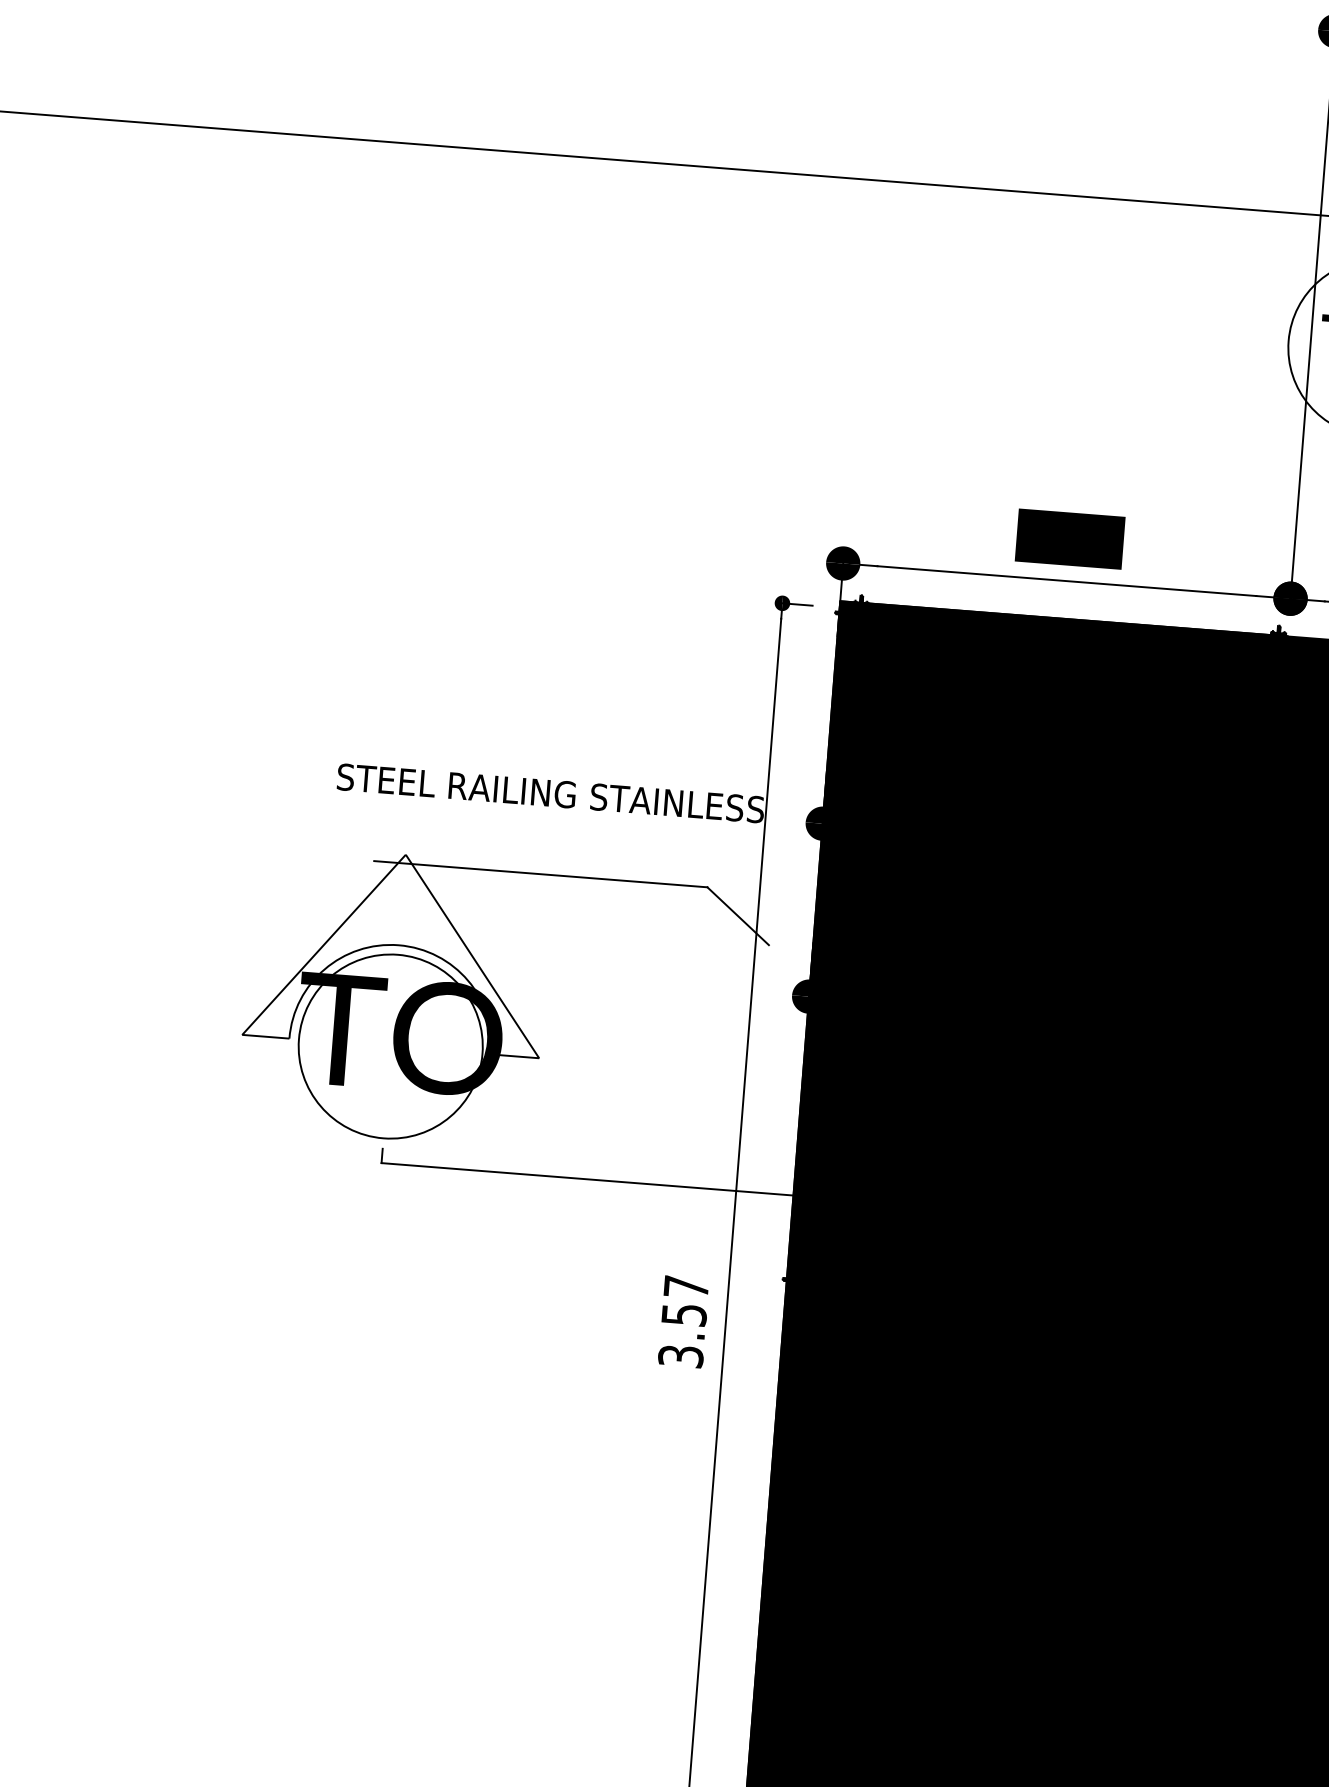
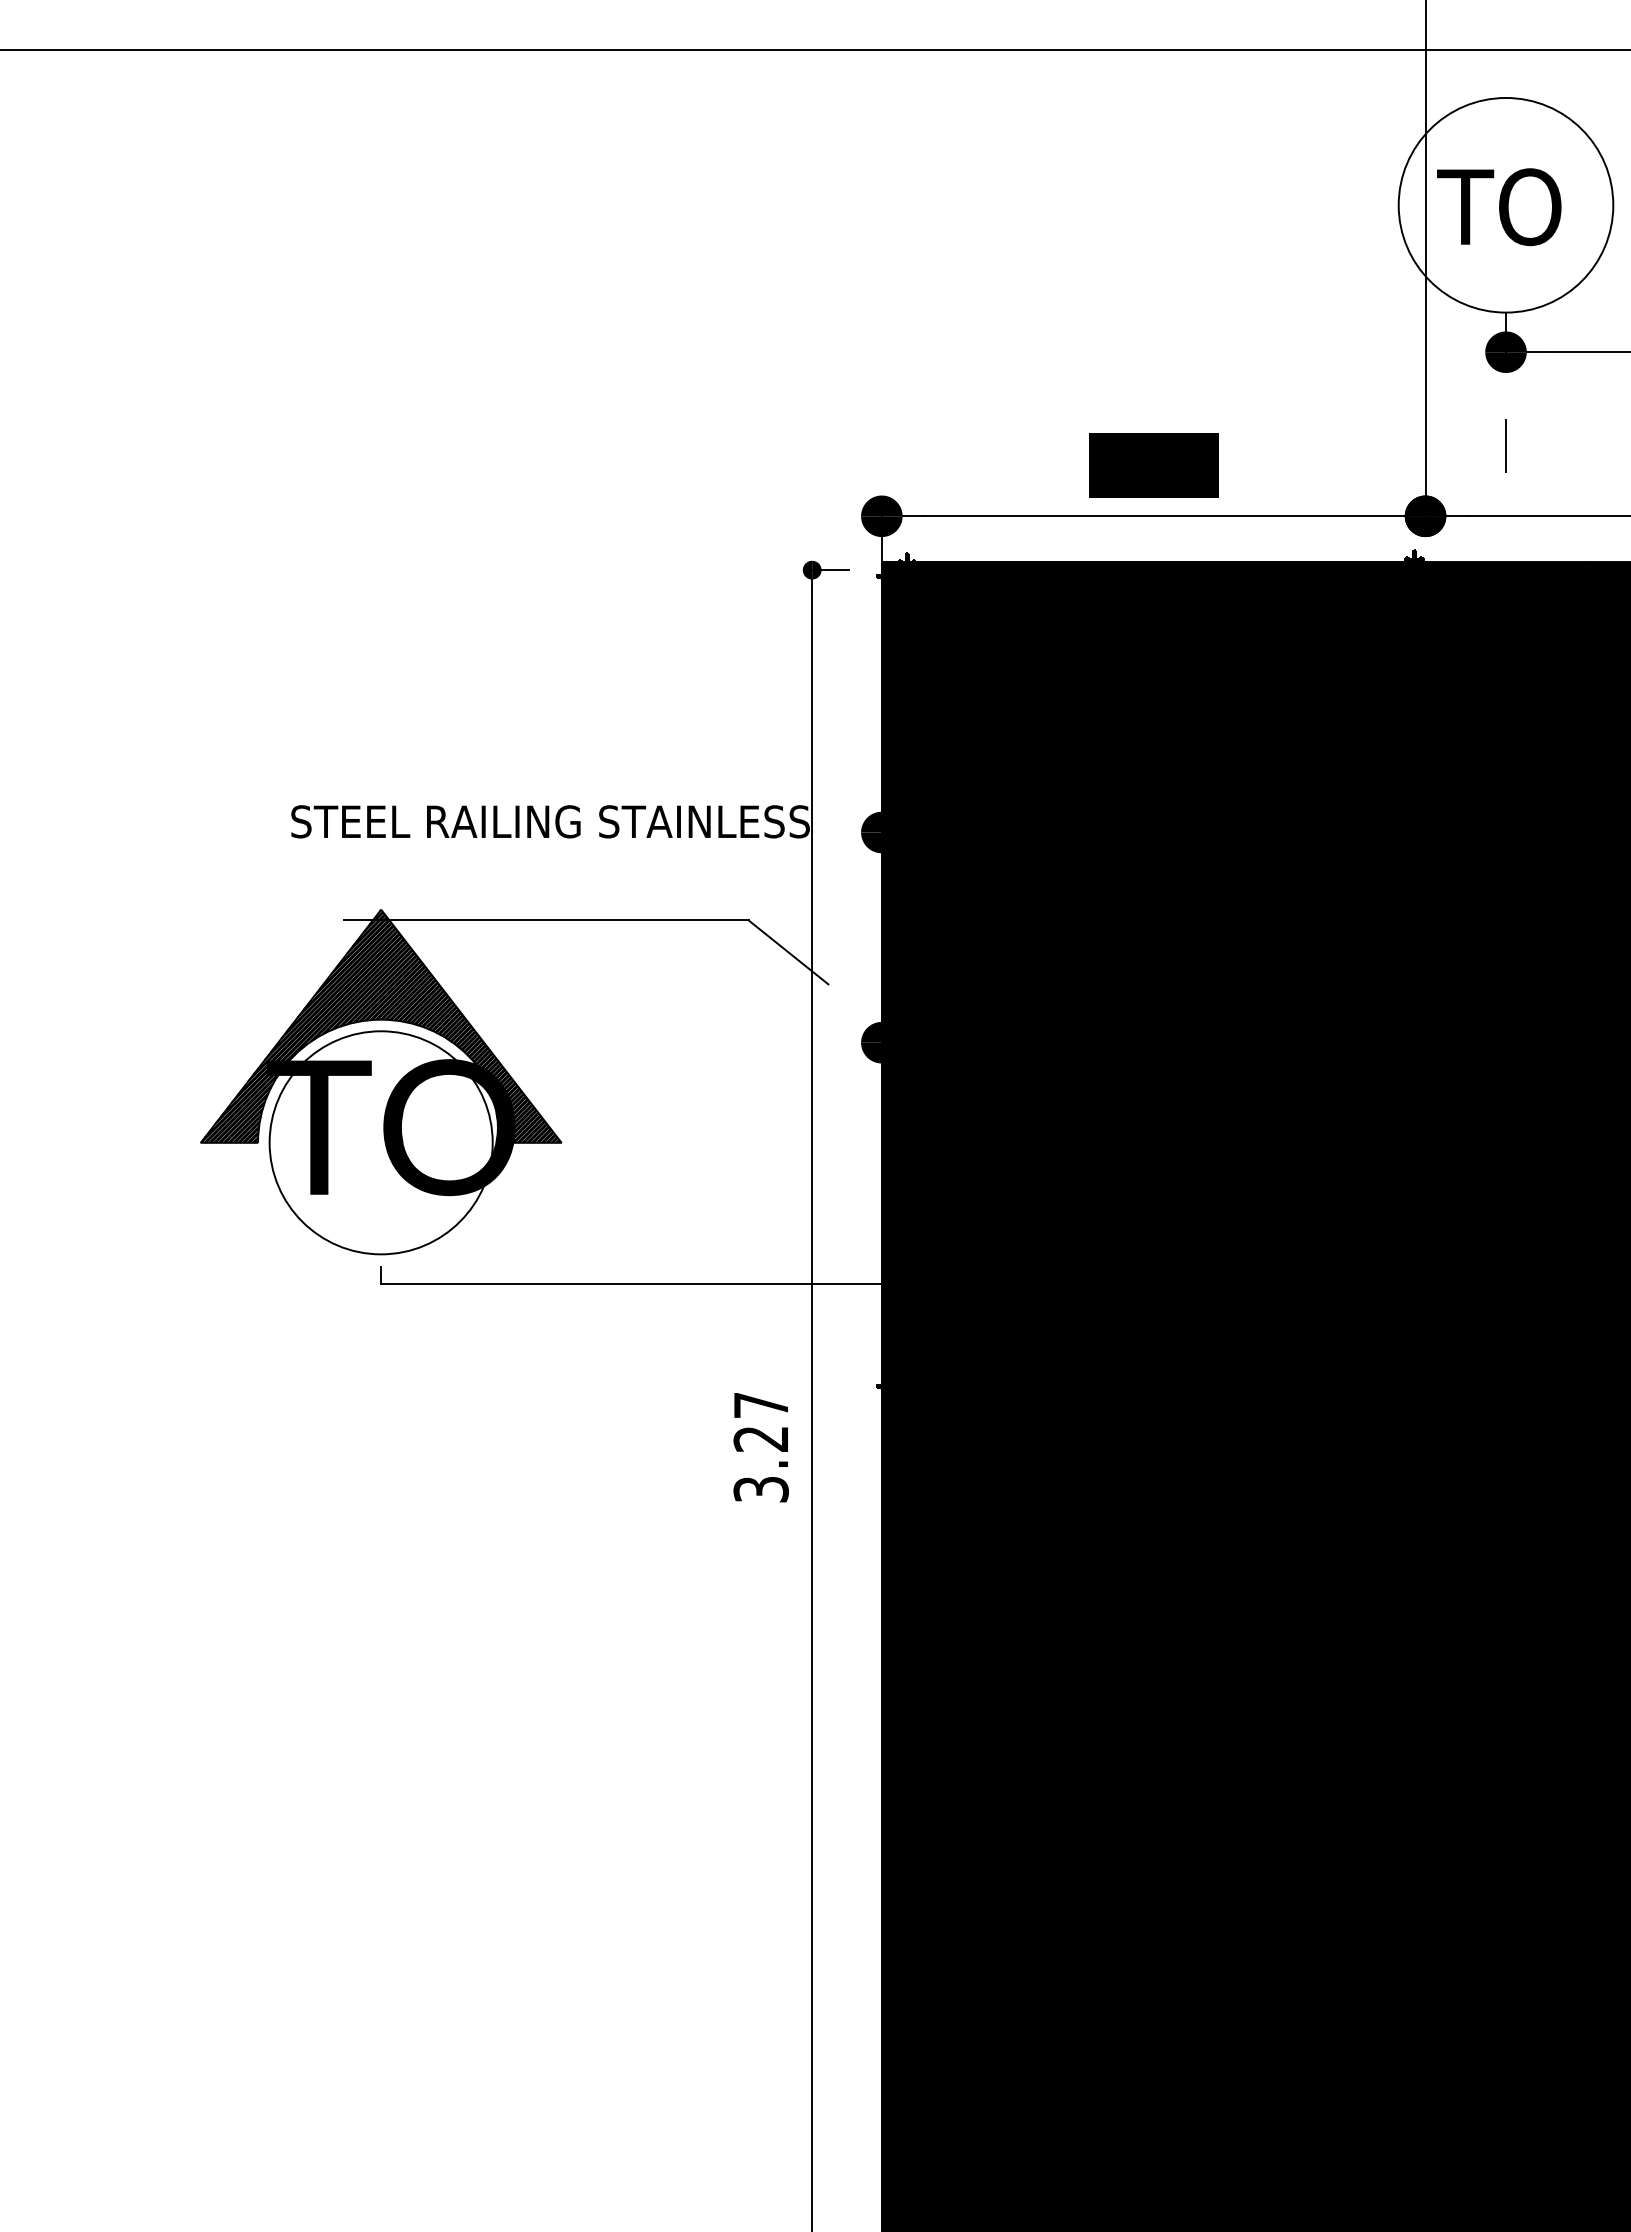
hatch: (398, 950) -> (381, 1025), added
text: (684, 1314) -> (761, 1438), 3.57 -> 3.27

